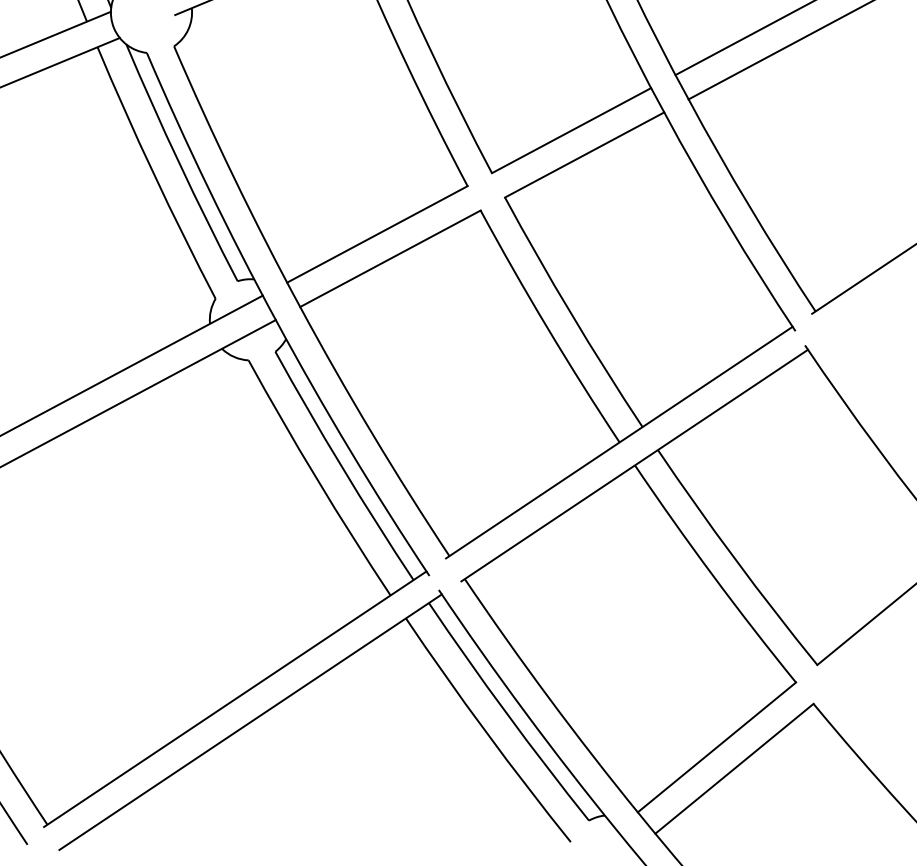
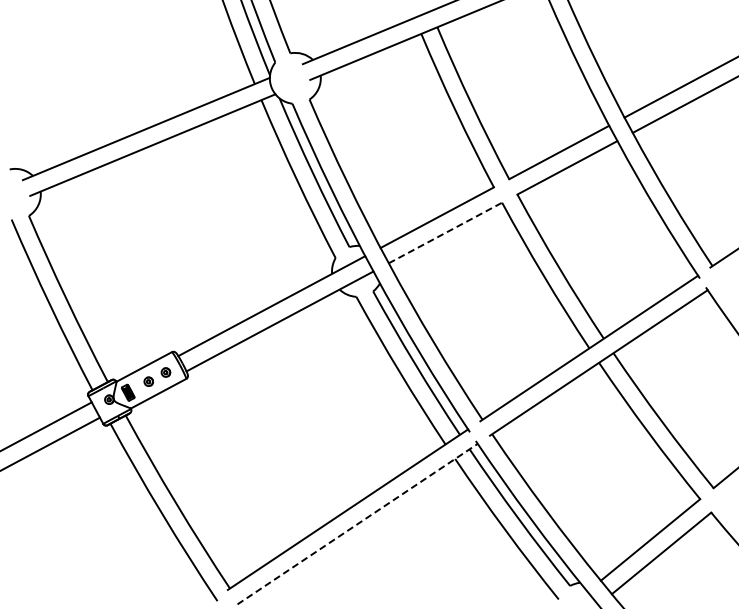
line: (390, 257) -> (445, 232), solid -> dashed
line: (252, 721) -> (358, 523), solid -> dashed

